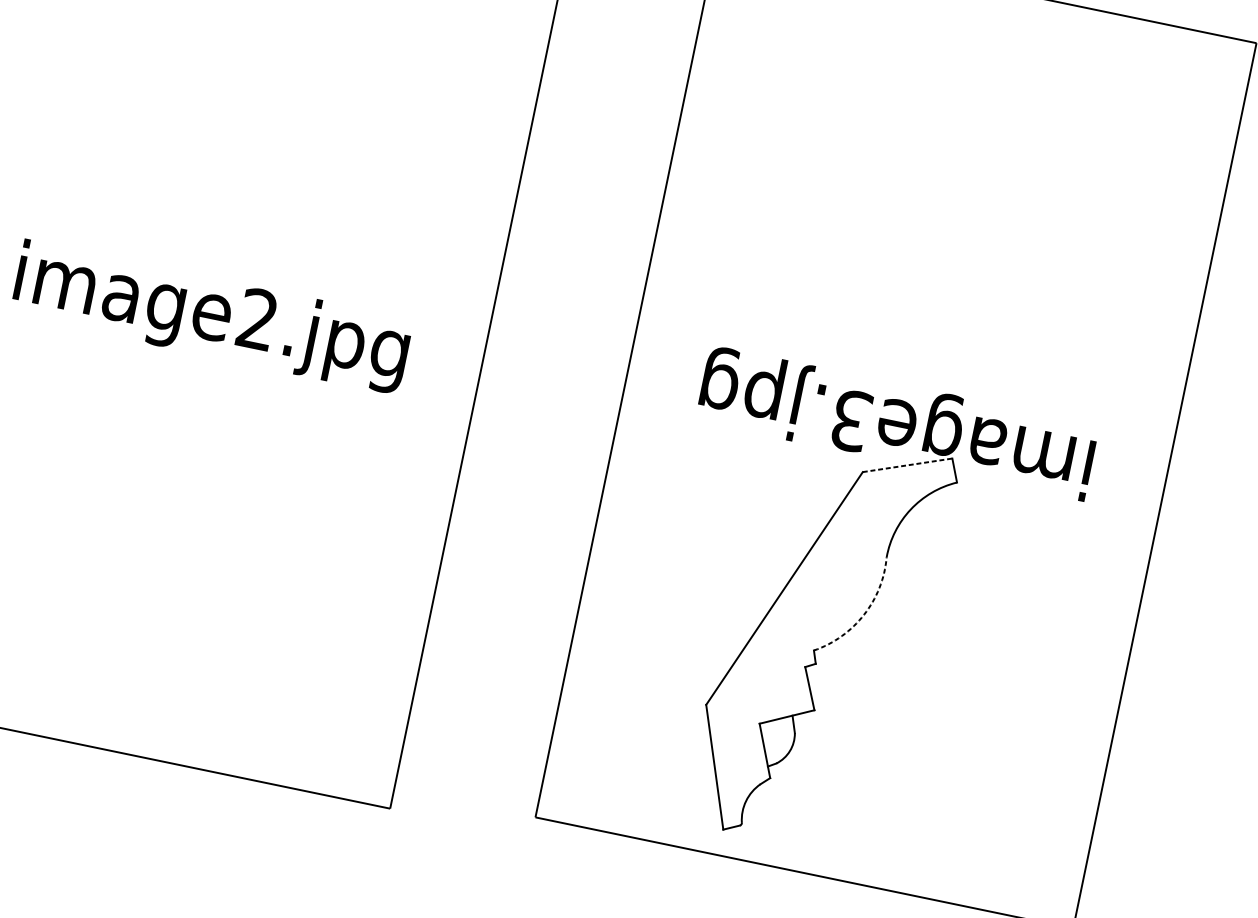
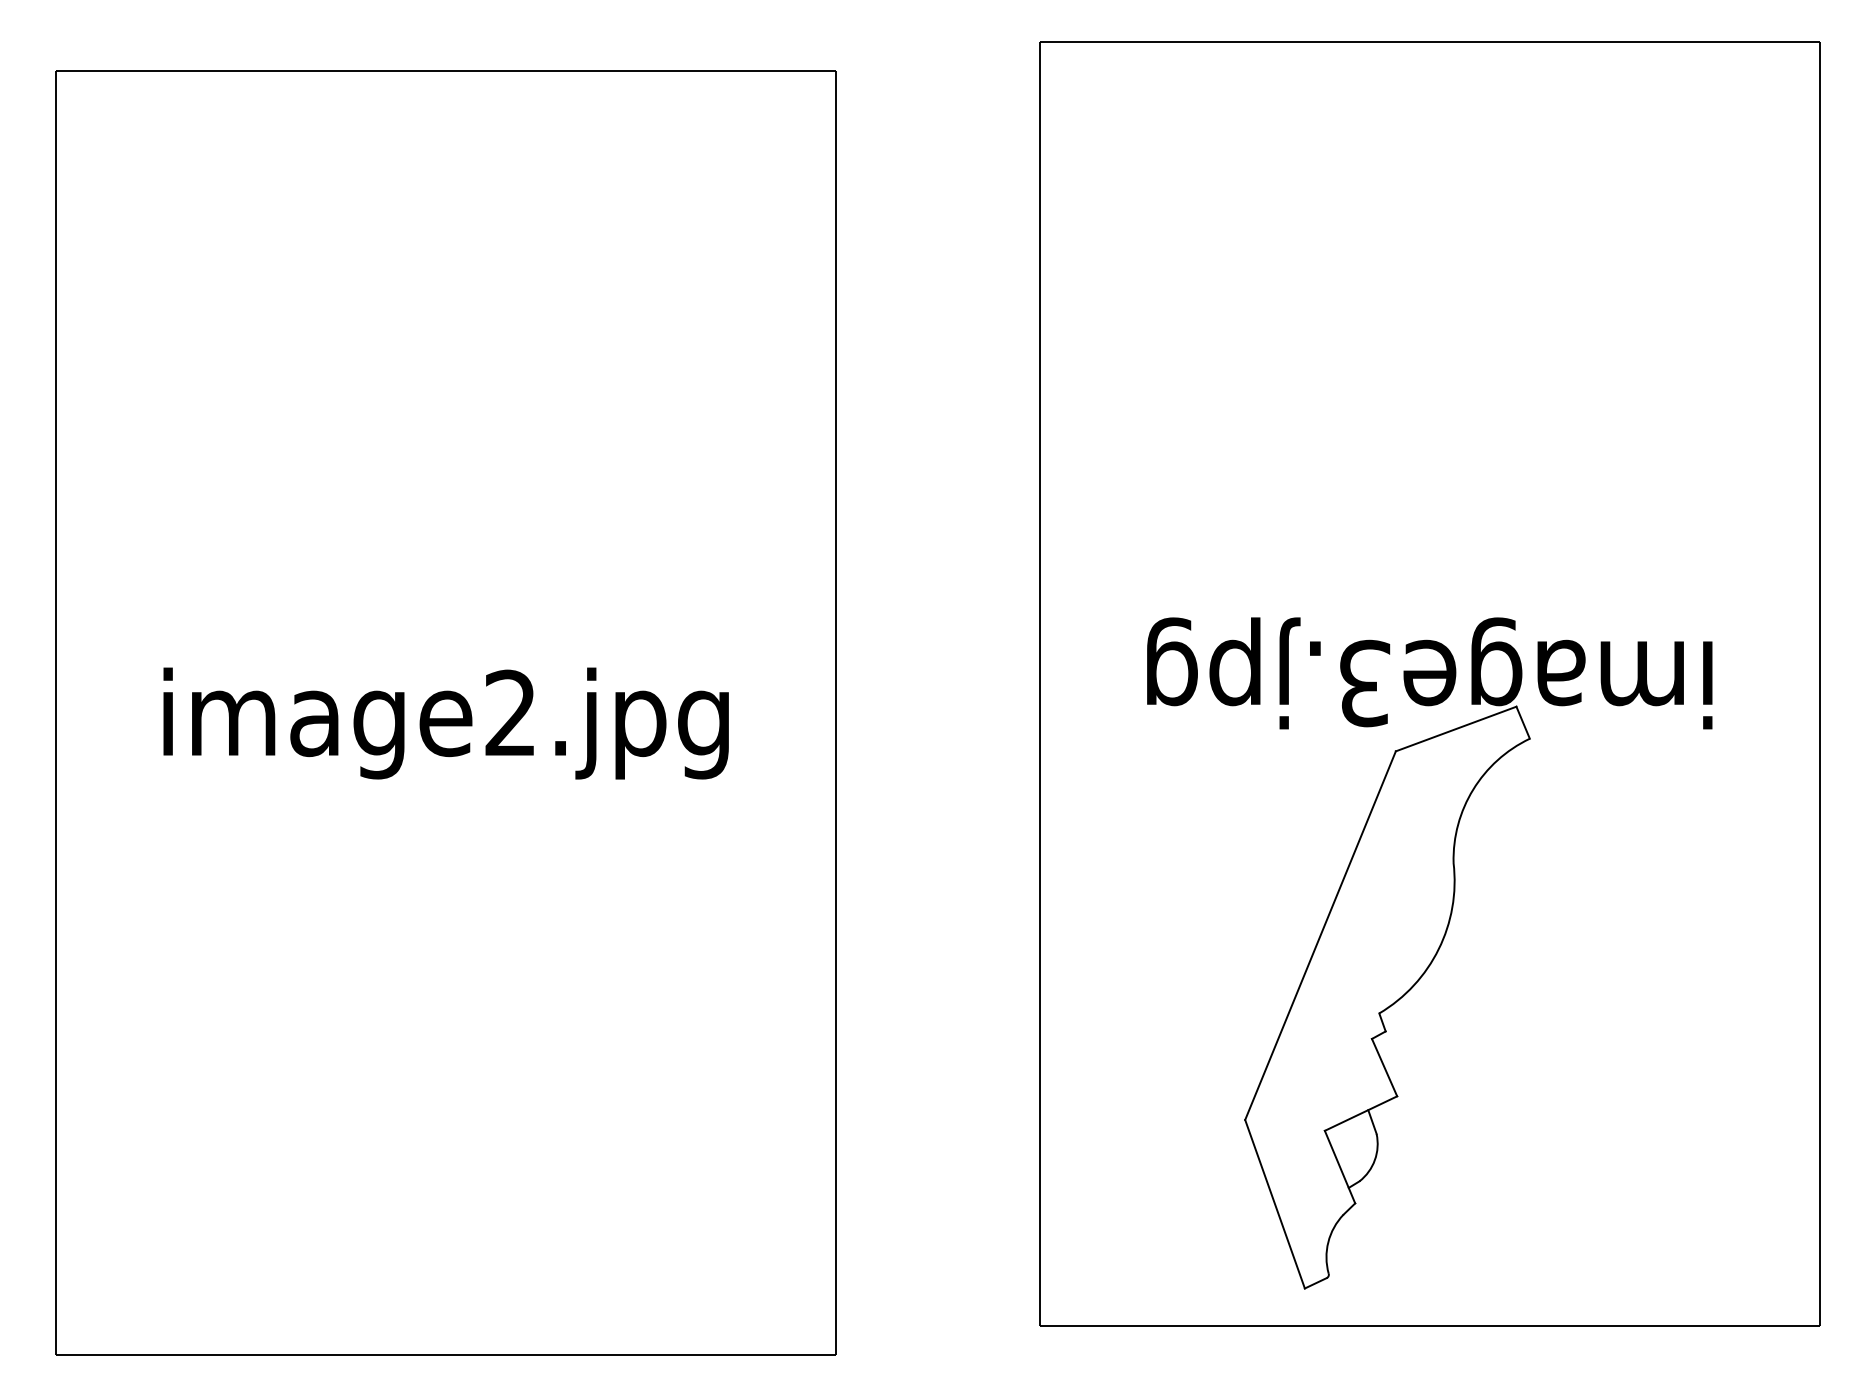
line: (907, 465) -> (1456, 728), dashed -> solid
arc: (863, 614) -> (1438, 949), dashed -> solid

